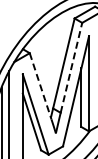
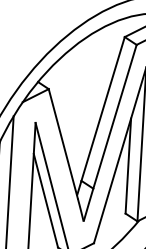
line: (71, 67) -> (115, 116), dashed -> solid
line: (40, 86) -> (63, 144), dashed -> solid

